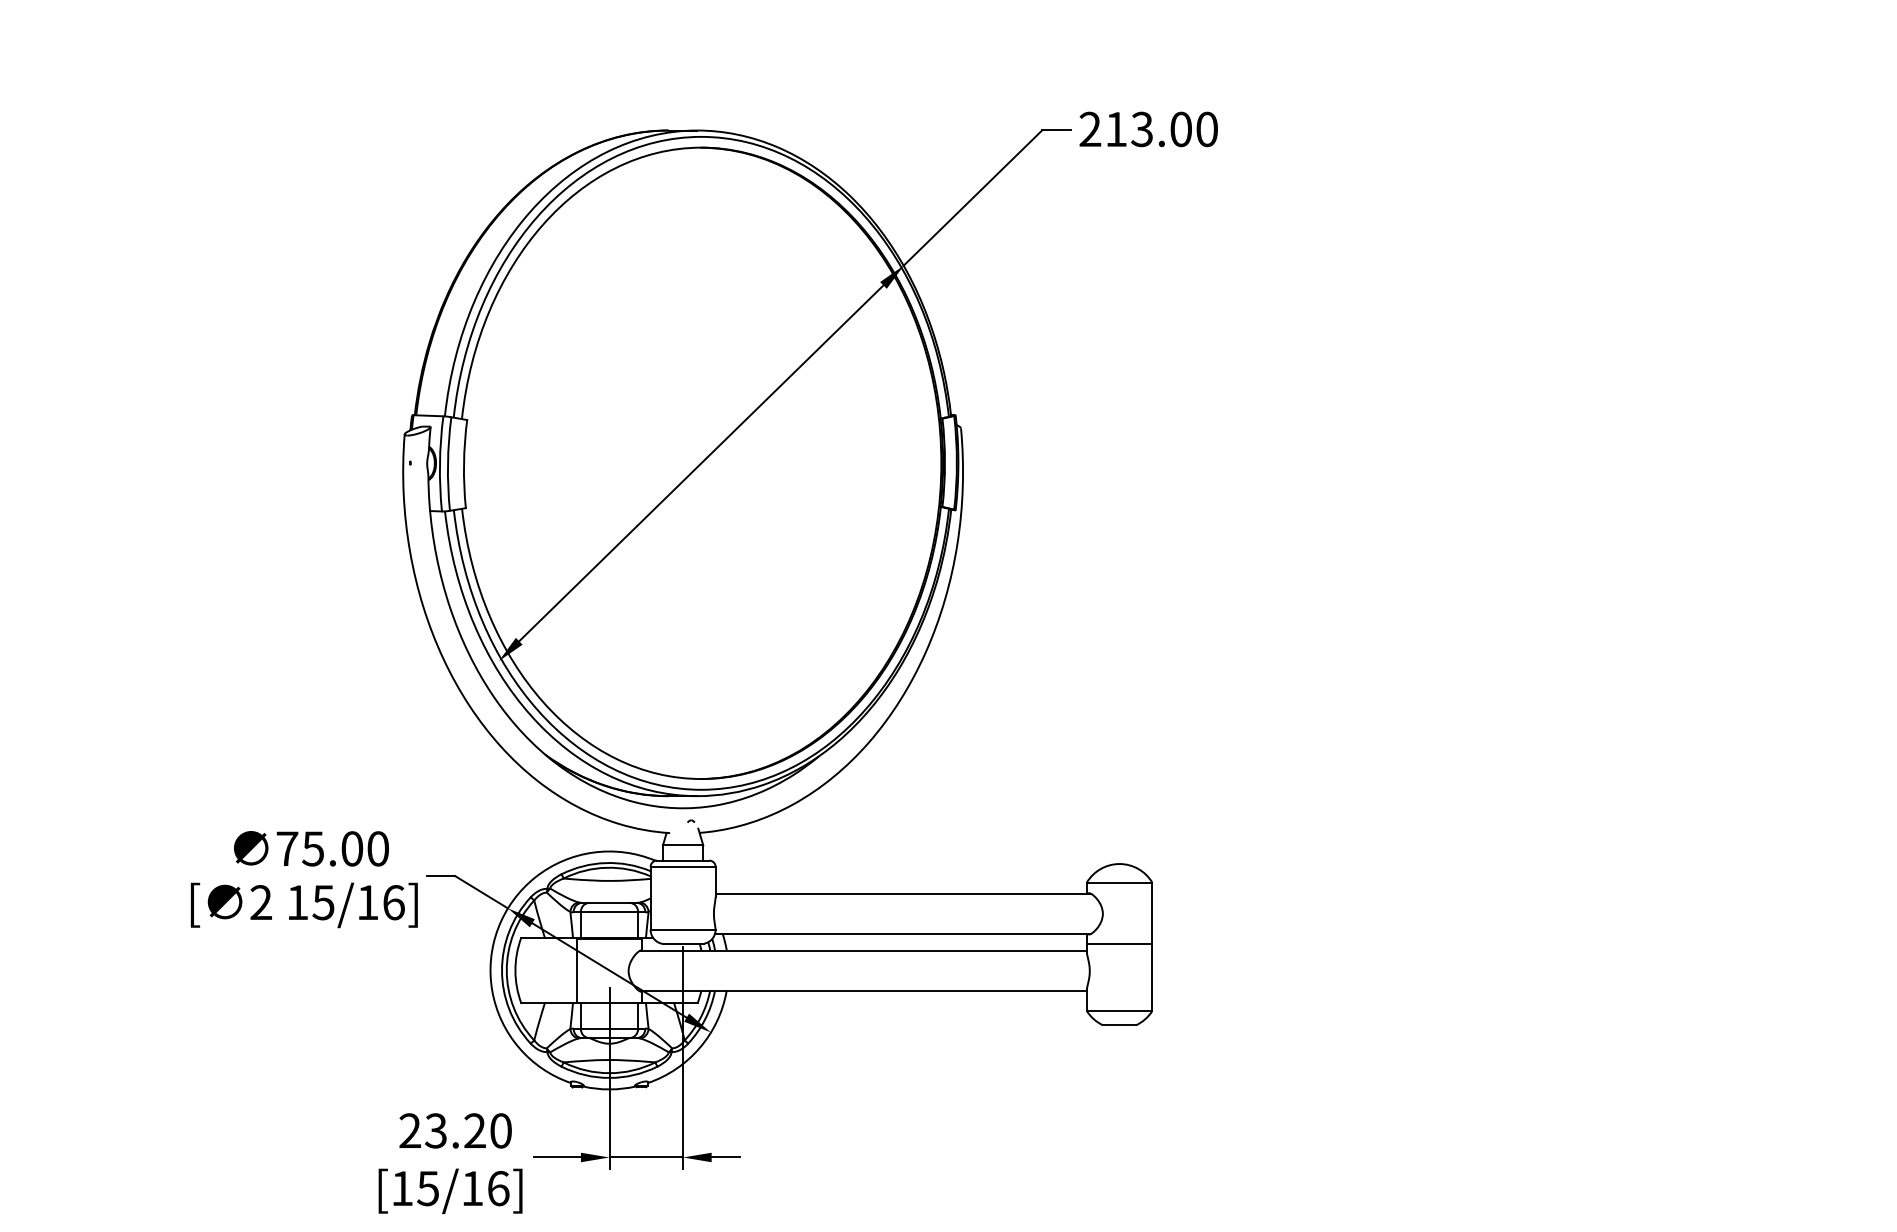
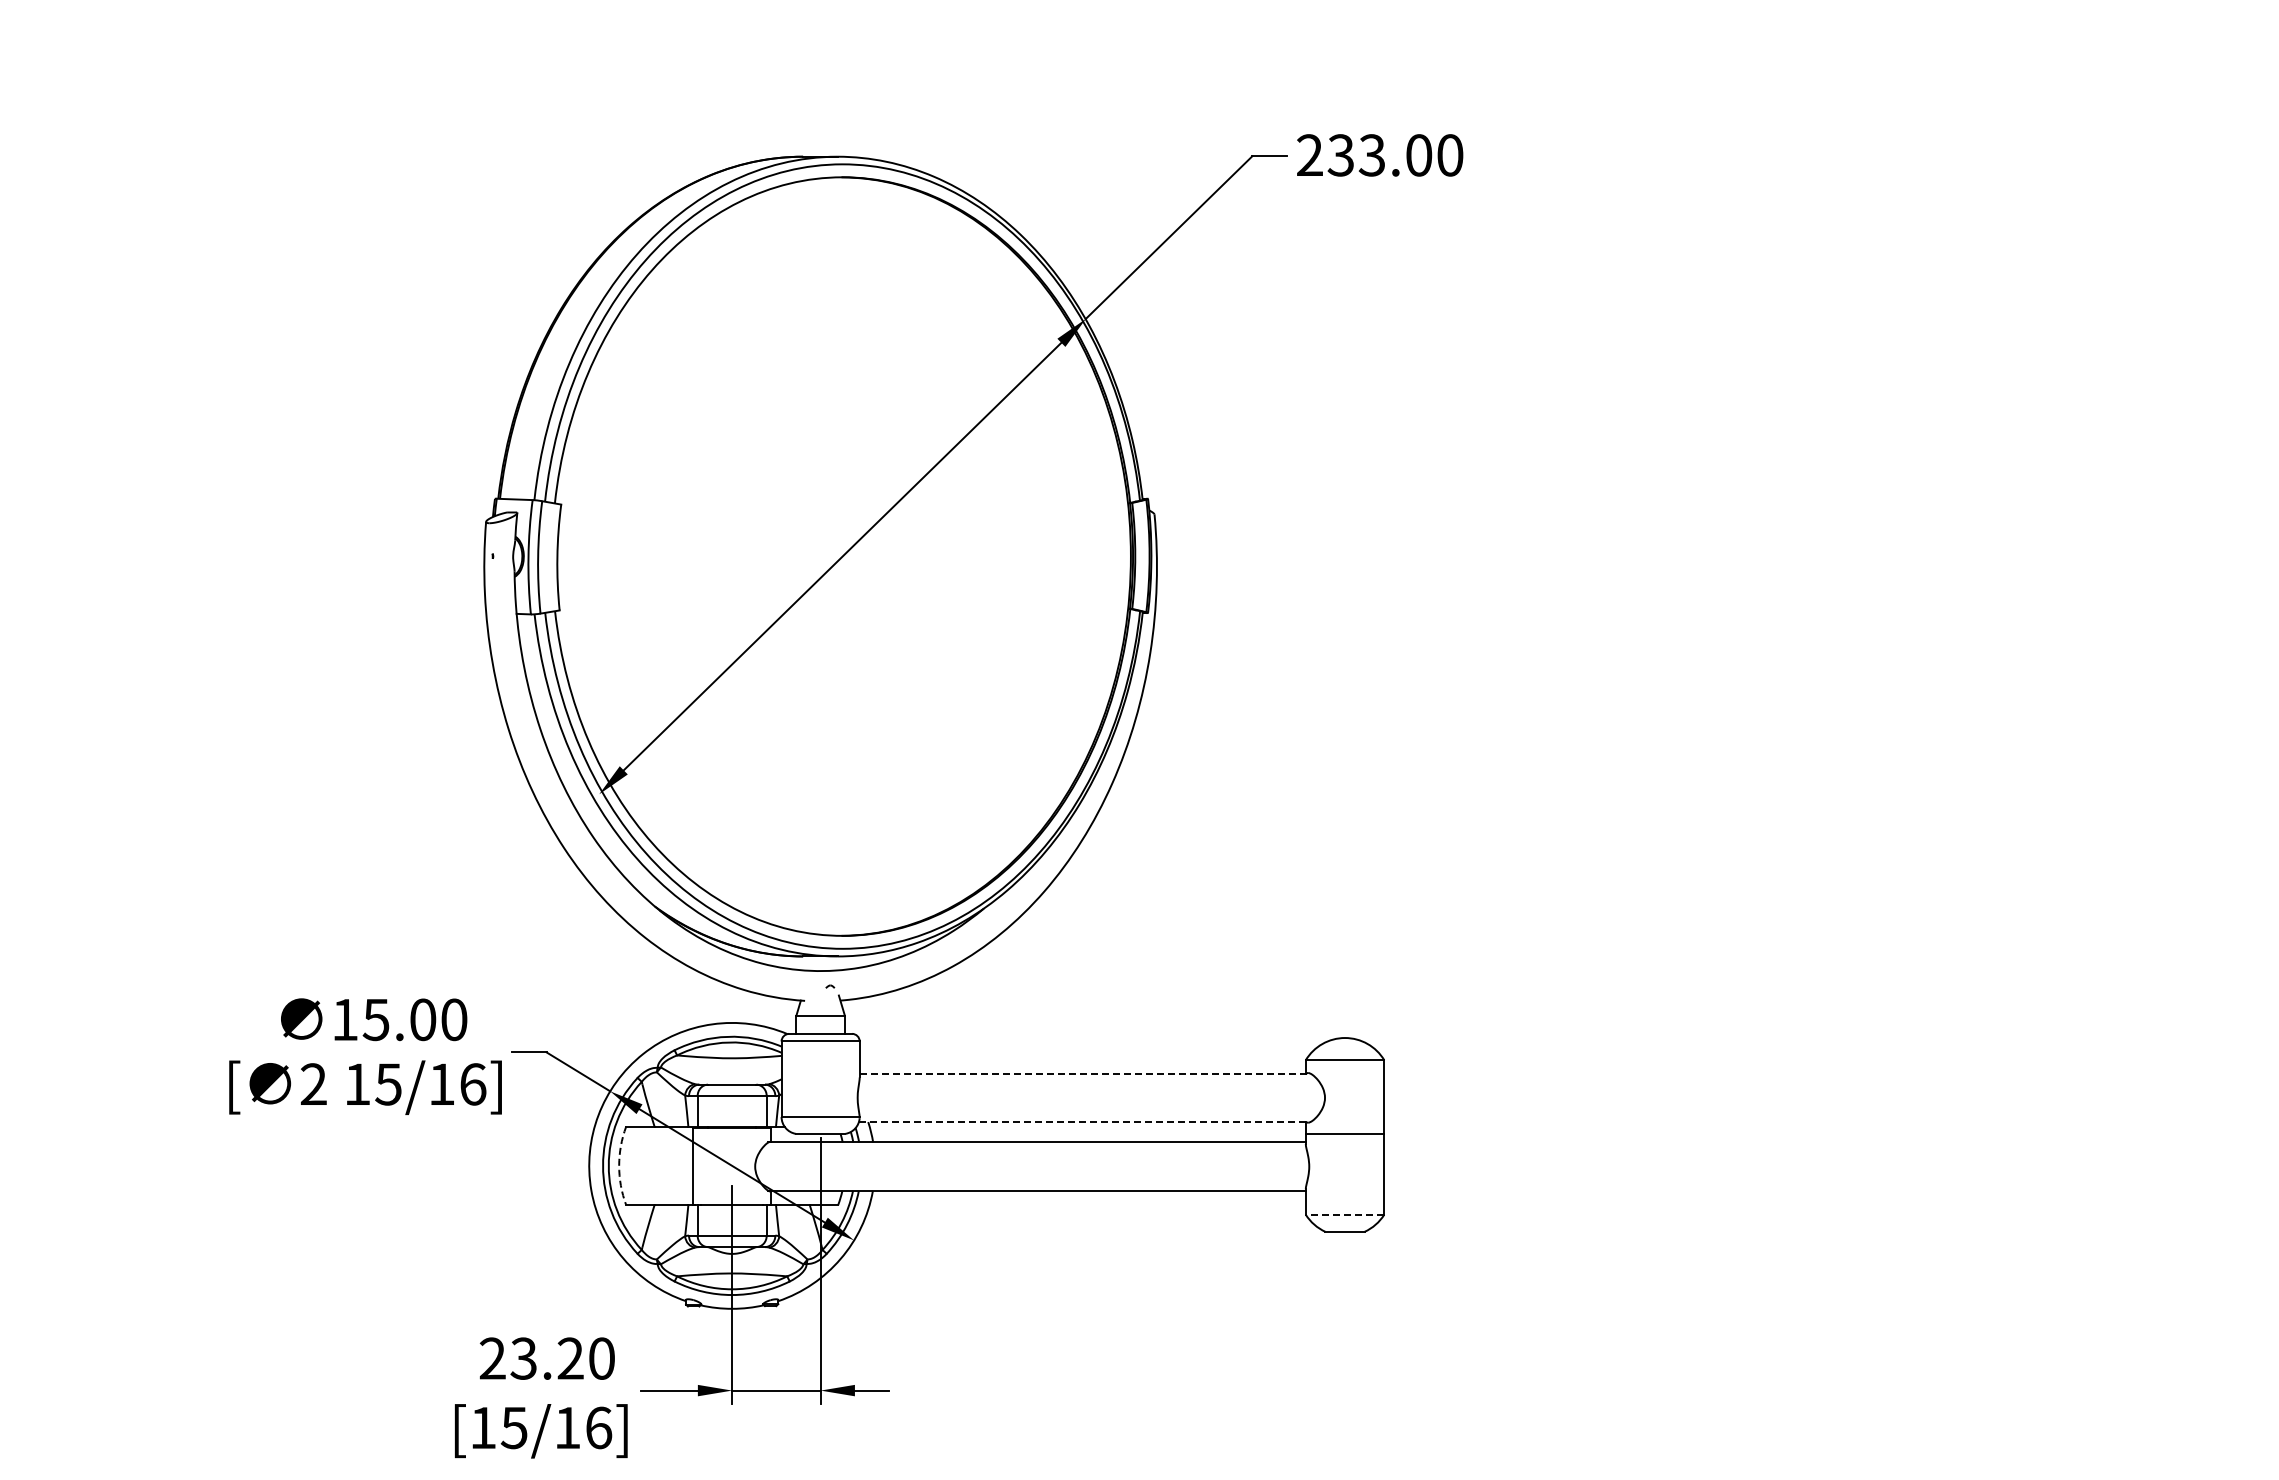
text: (1115, 129) -> (1340, 155), 213.00 -> 233.00
text: (287, 848) -> (345, 1019), 75.00 -> 15.00
line: (903, 893) -> (1085, 1073), solid -> dashed
line: (902, 934) -> (1084, 1122), solid -> dashed
arc: (515, 970) -> (619, 1165), solid -> dashed
line: (1119, 1010) -> (1344, 1214), solid -> dashed

